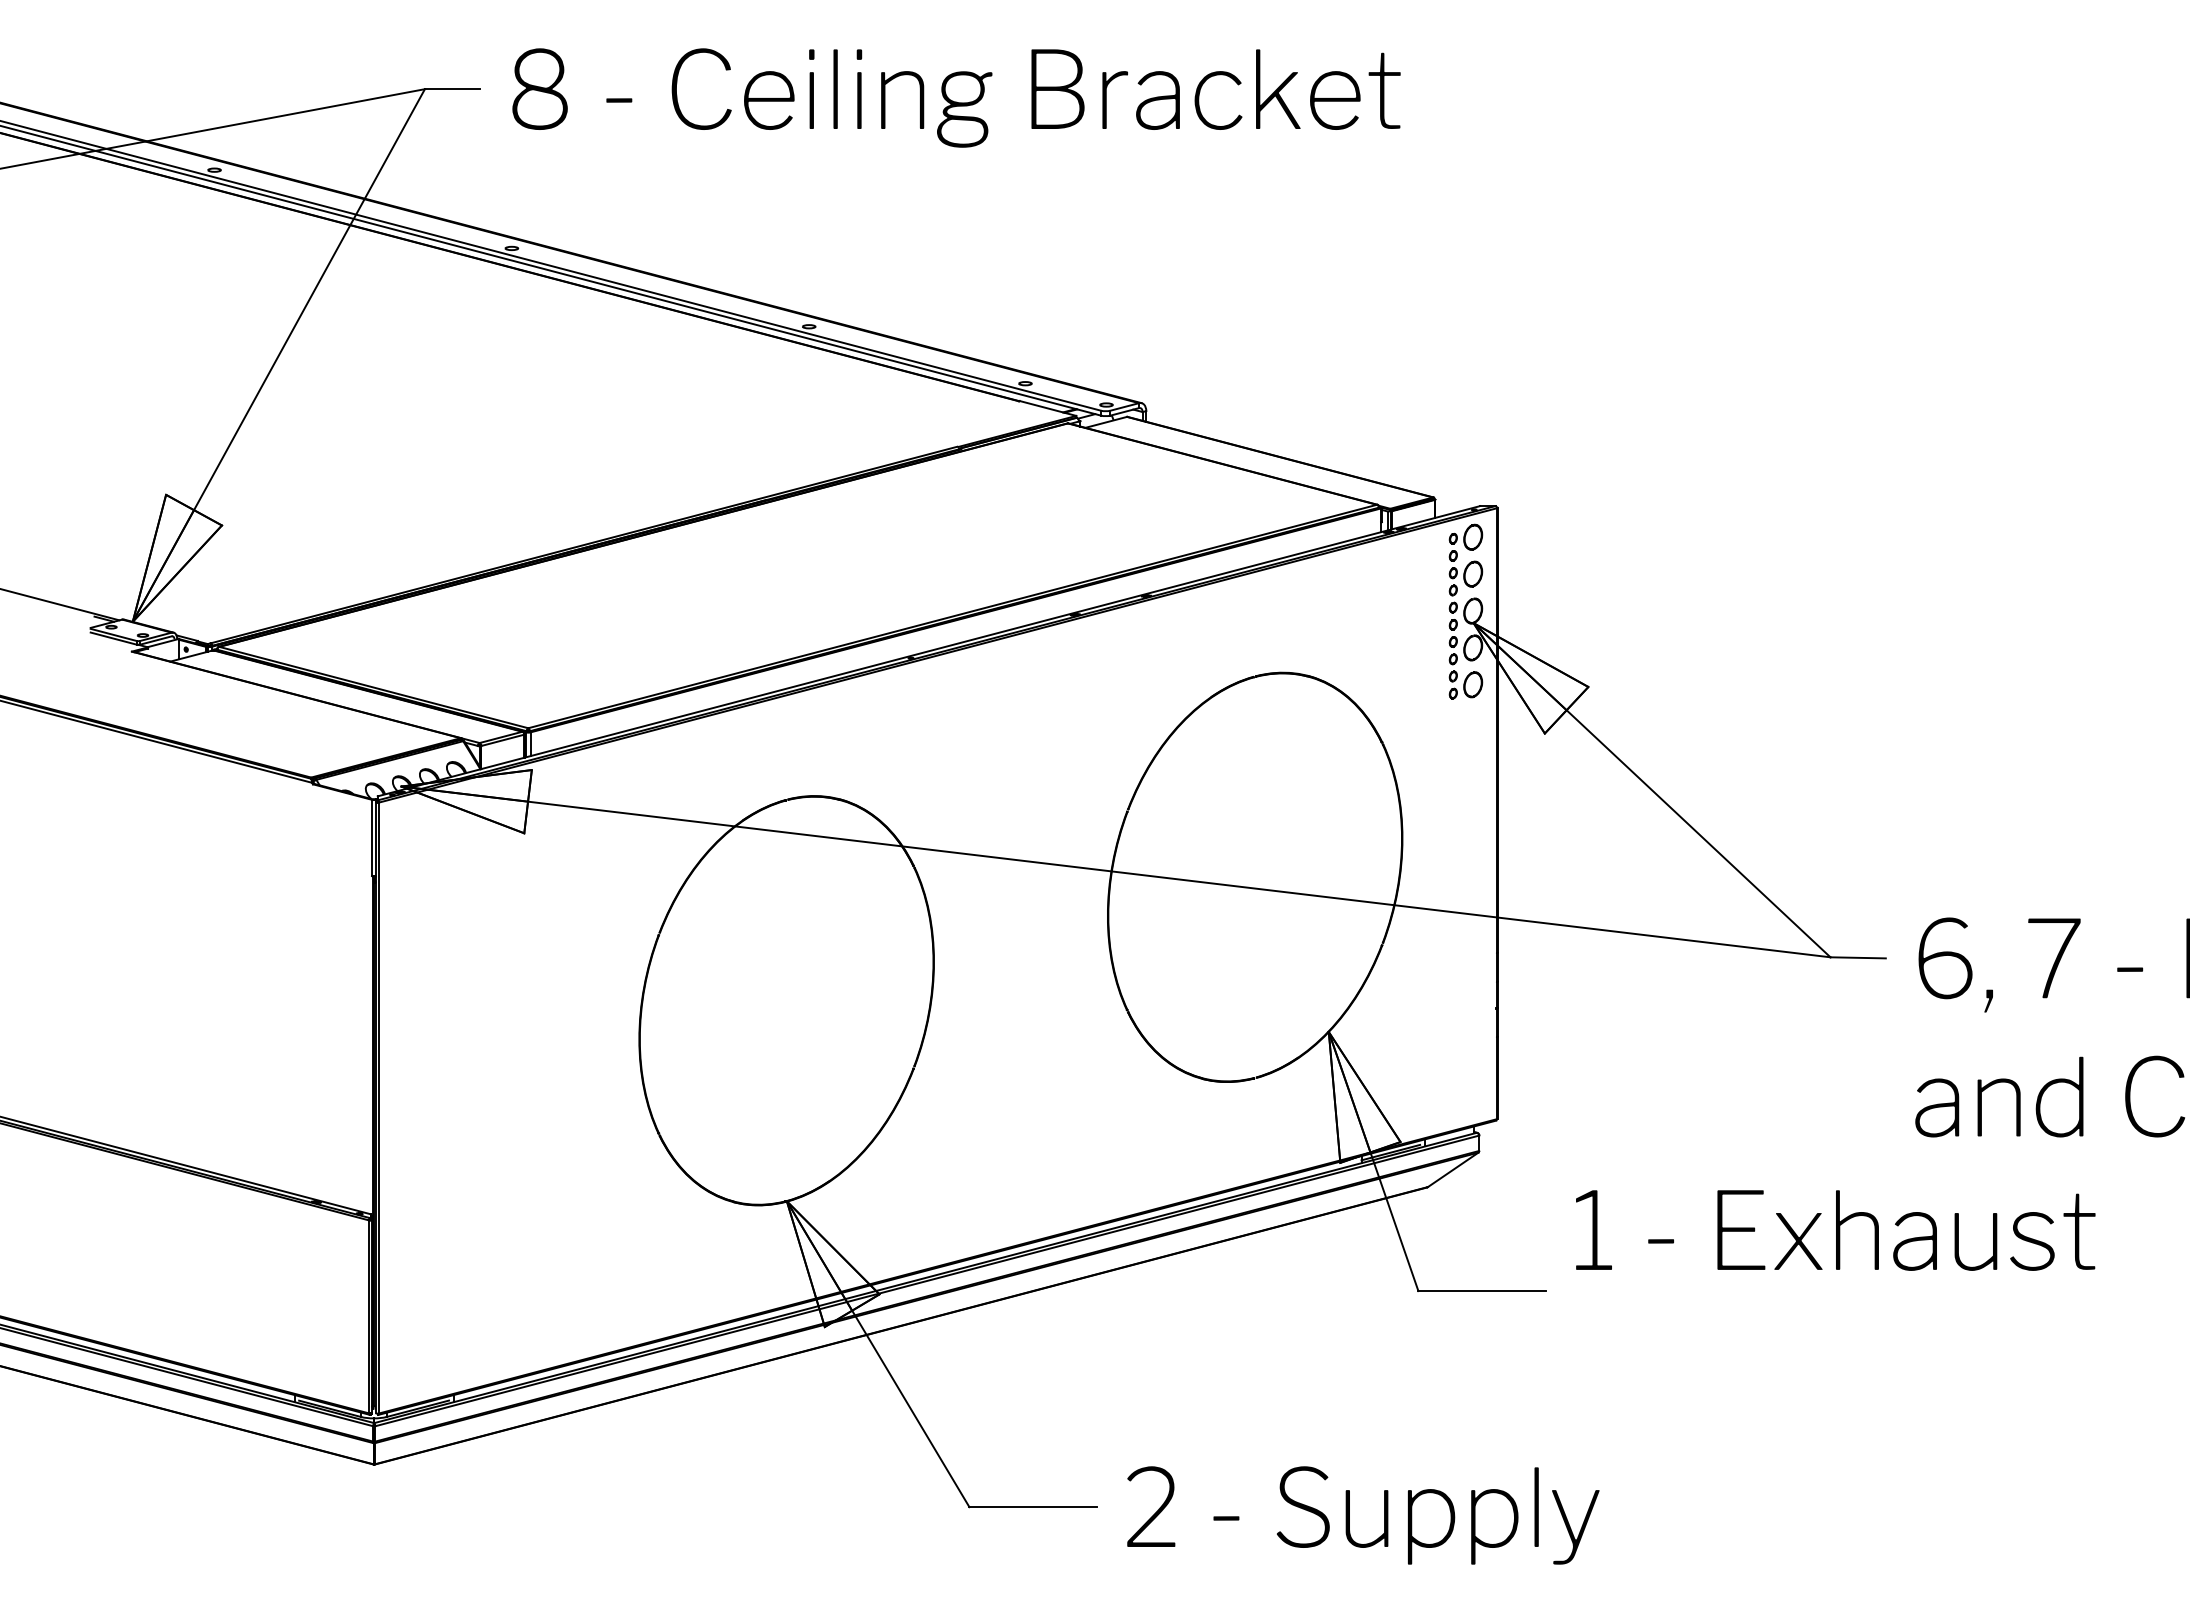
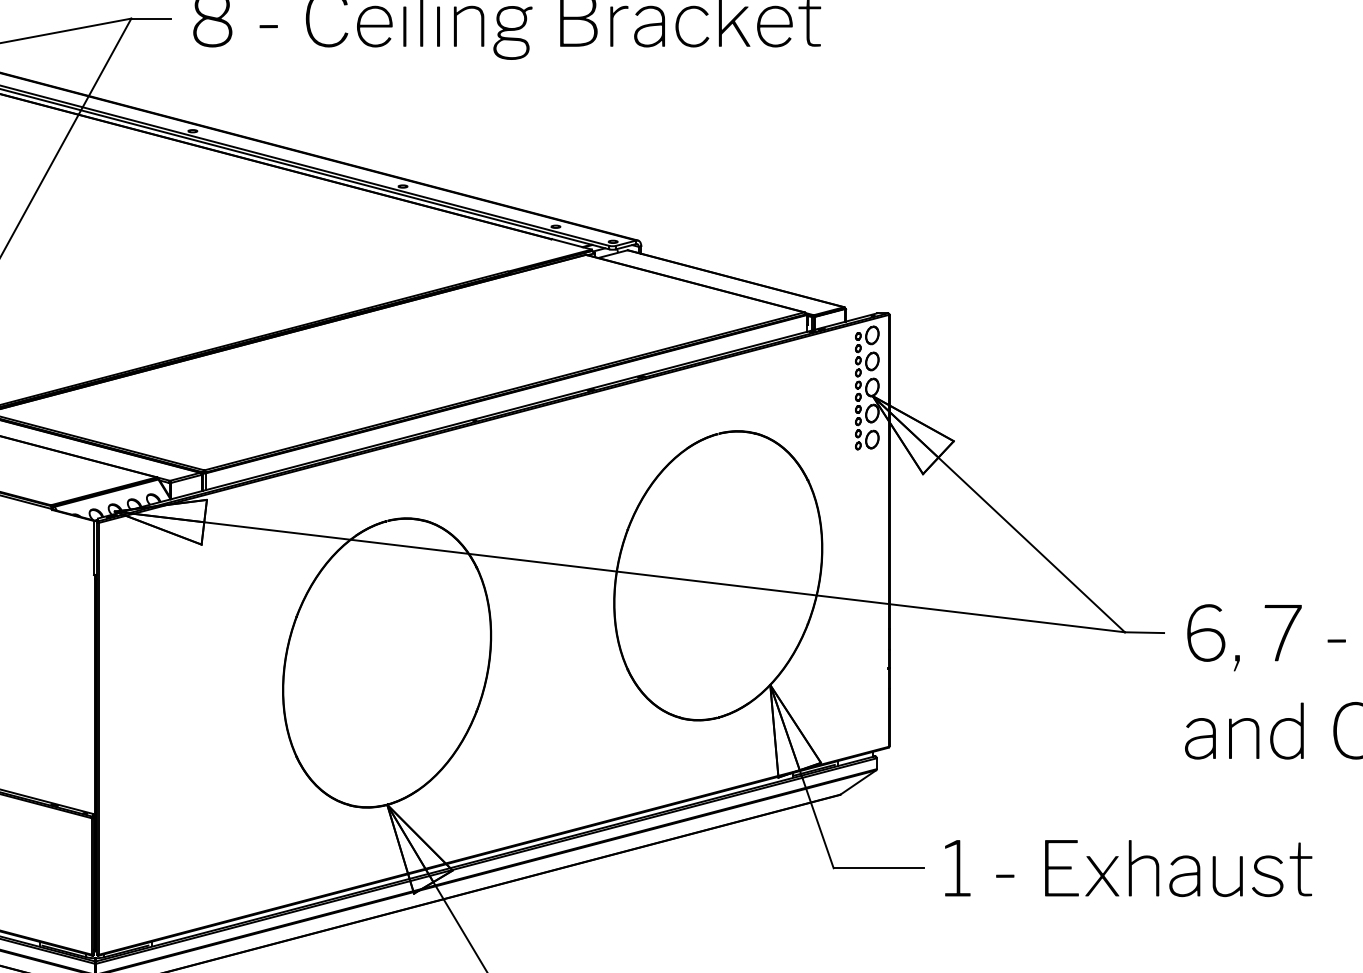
text: (1835, 1230) -> (1128, 868), moved

